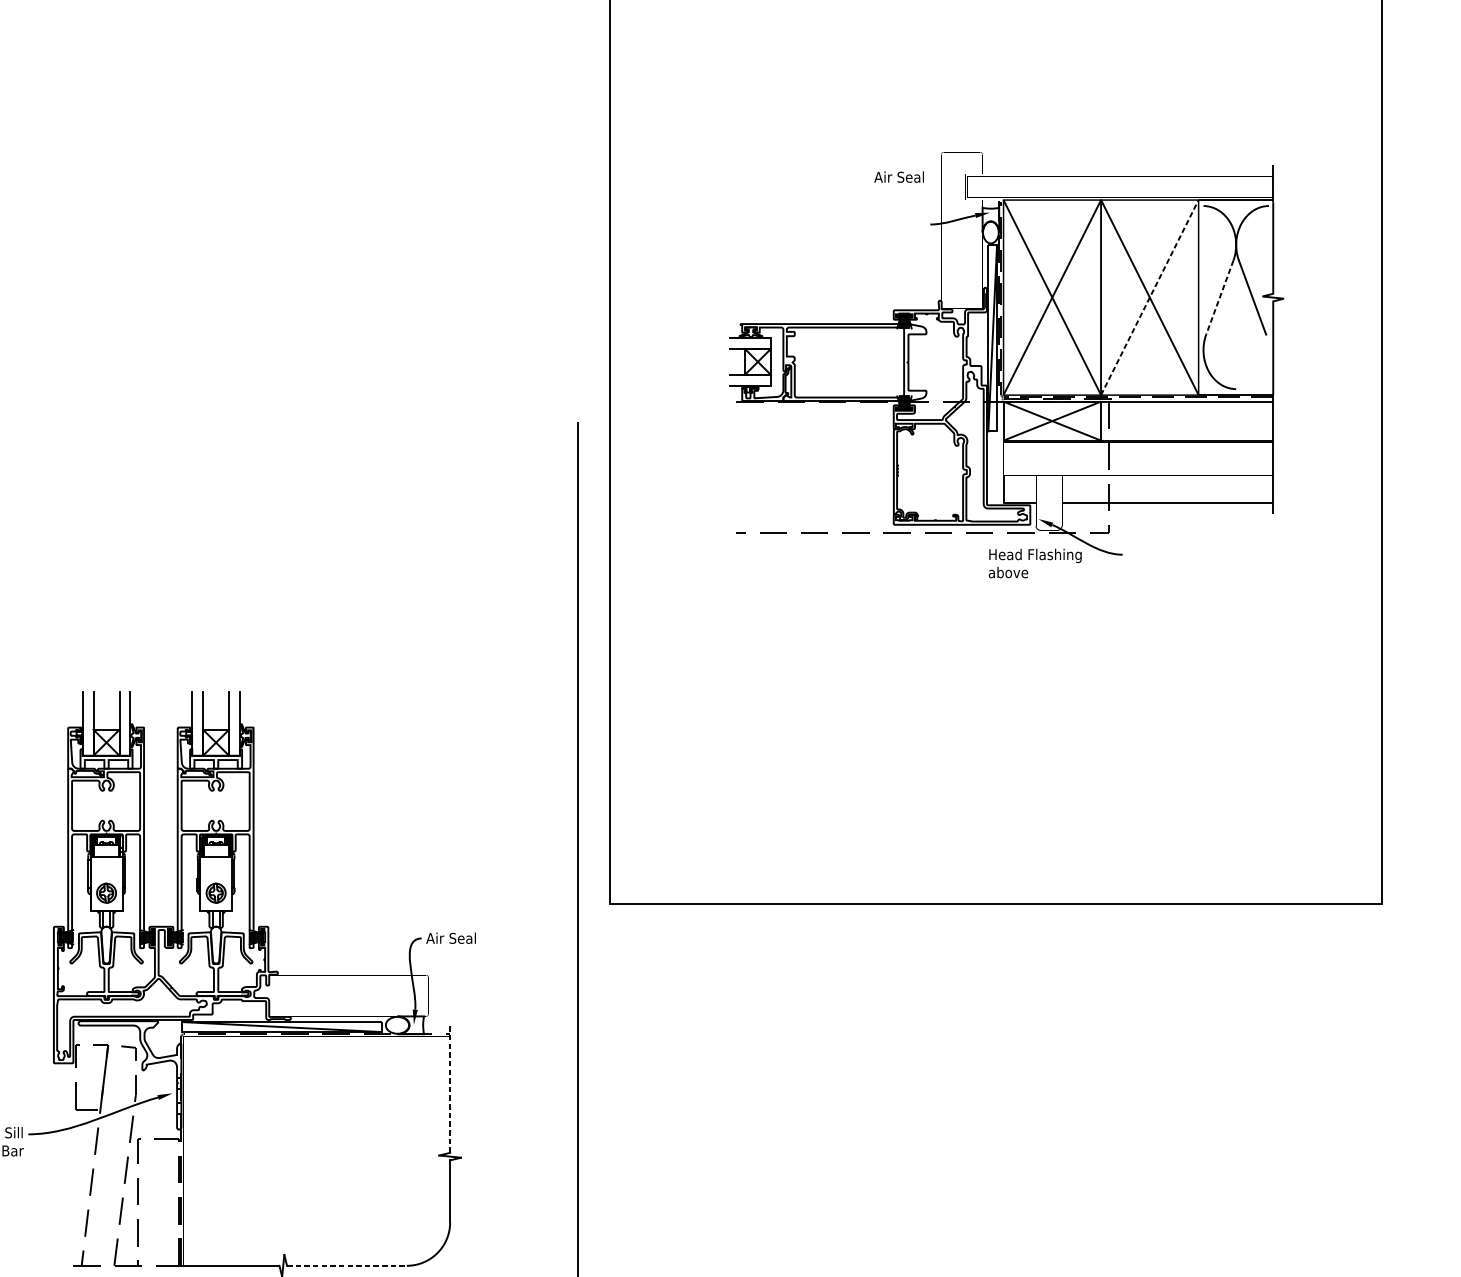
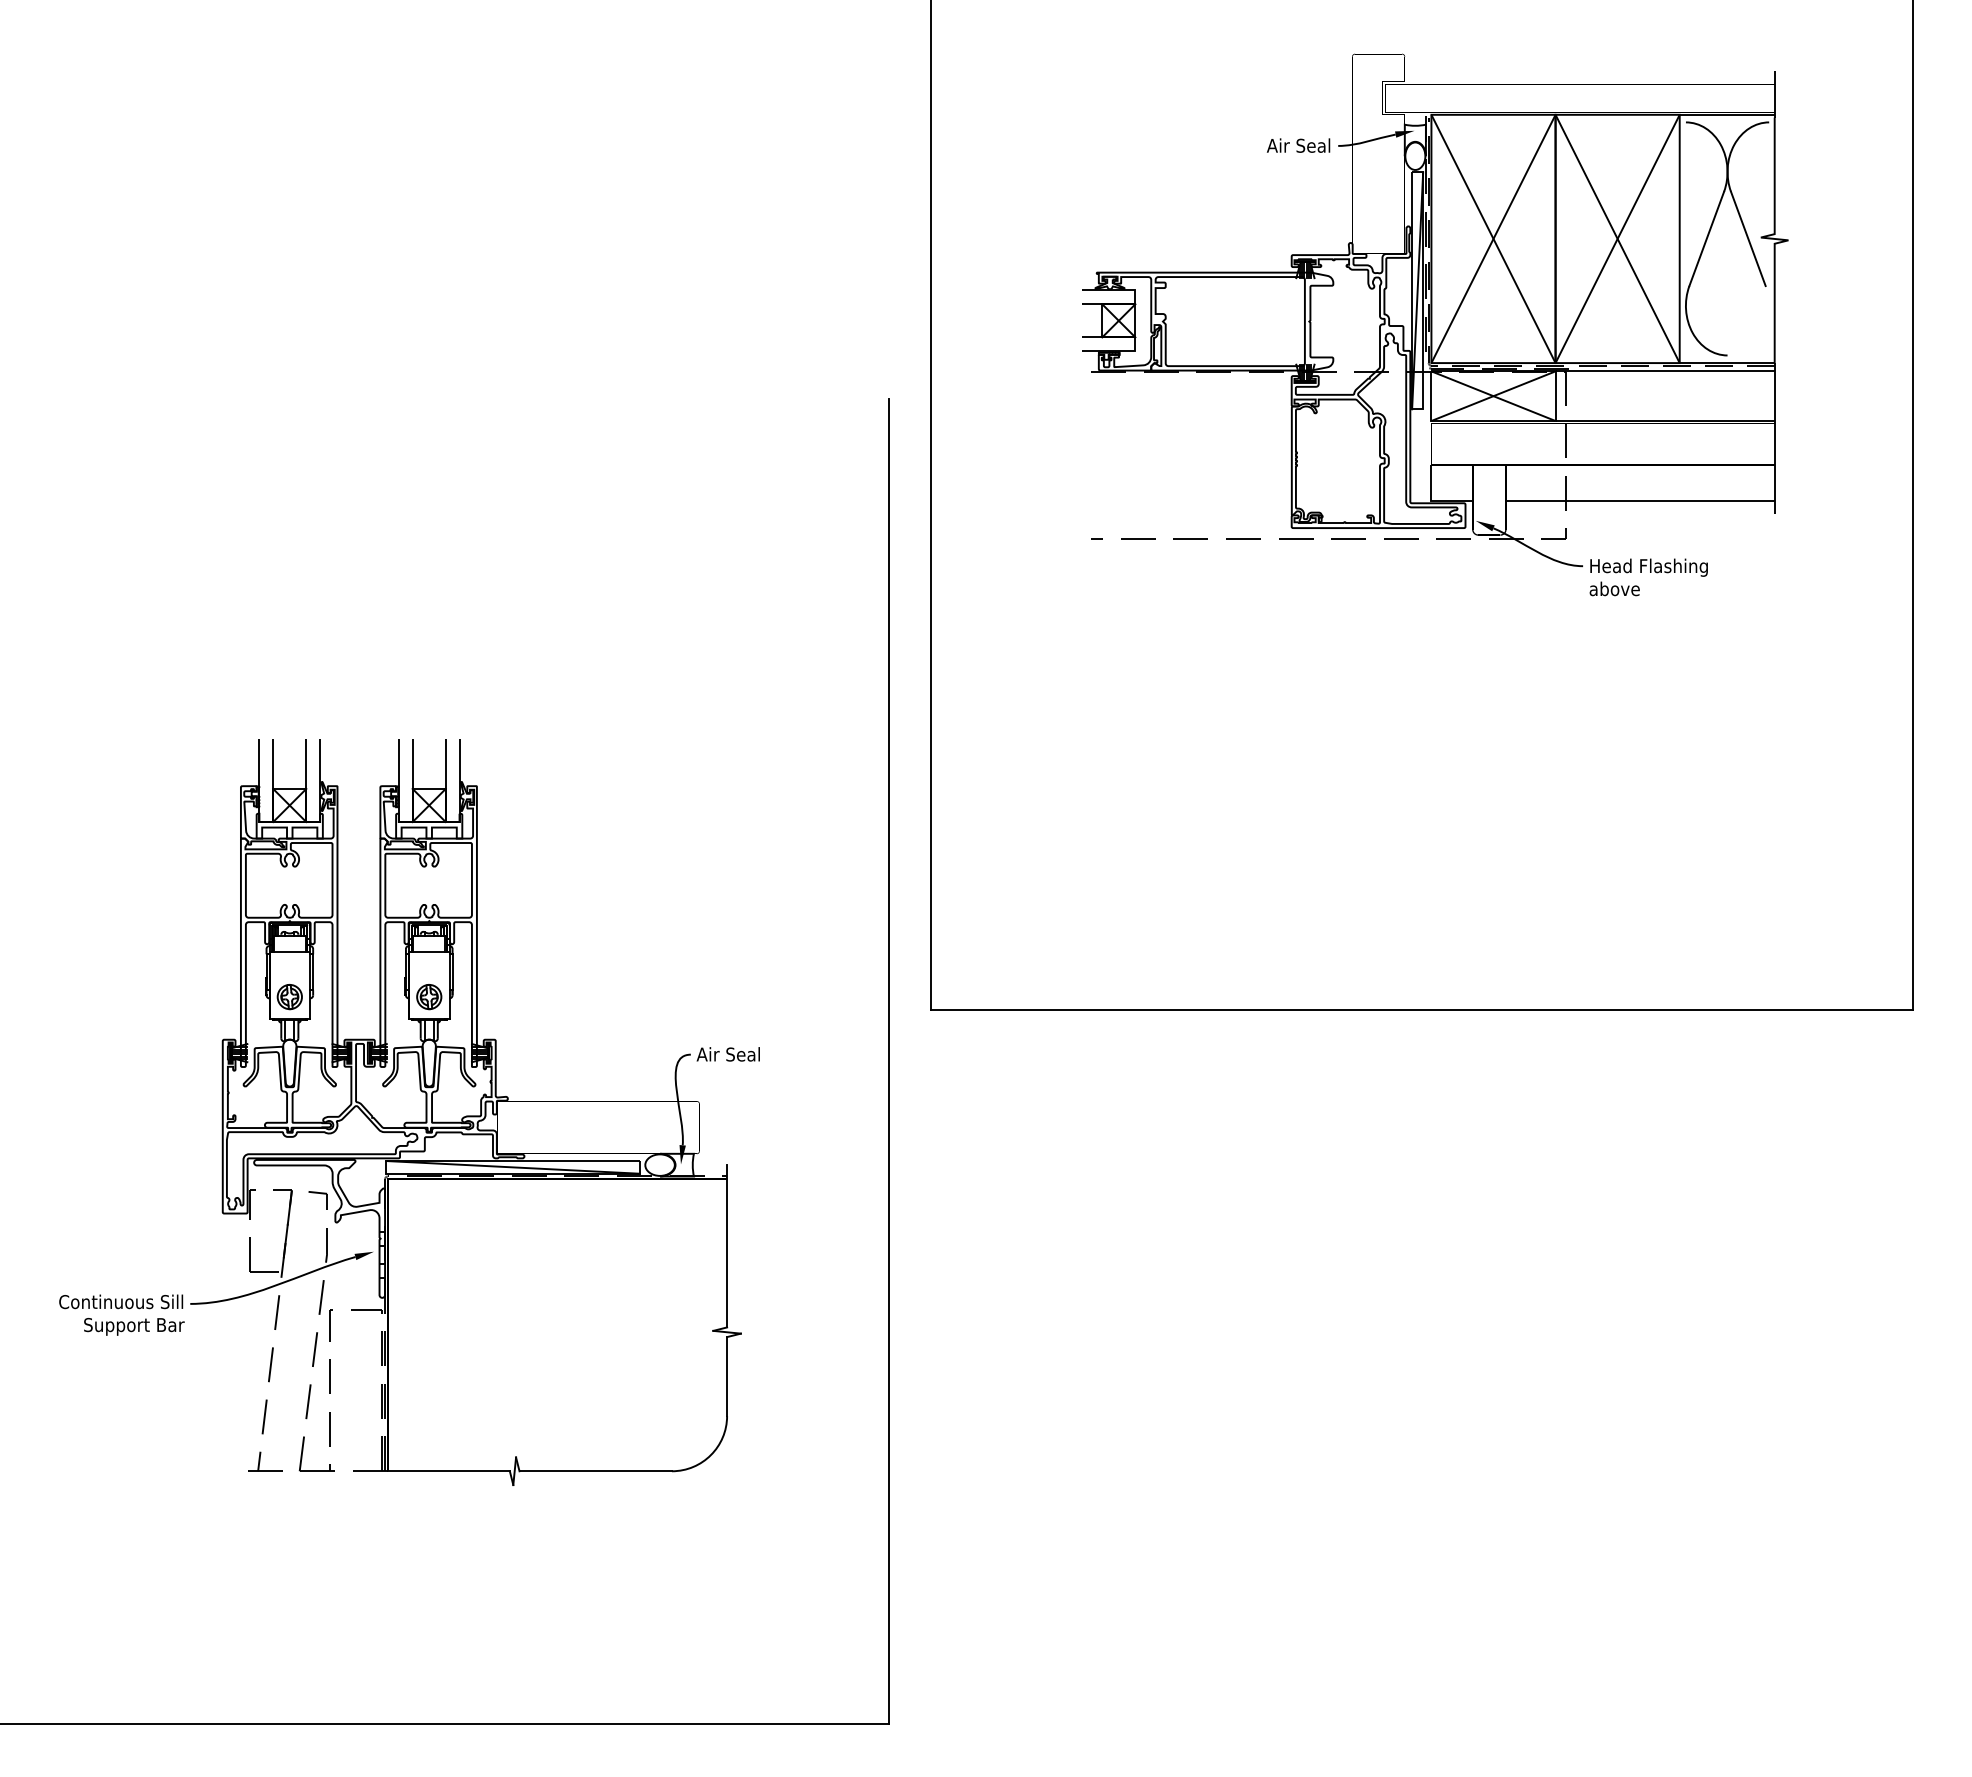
text: (899, 177) -> (1298, 145), moved
line: (1149, 297) -> (1617, 238), dashed -> solid
line: (1219, 298) -> (1706, 239), dashed -> solid
text: (1035, 563) -> (1648, 577), moved
line: (450, 1089) -> (727, 1246), dashed -> solid
line: (347, 1266) -> (596, 1471), dashed -> solid

